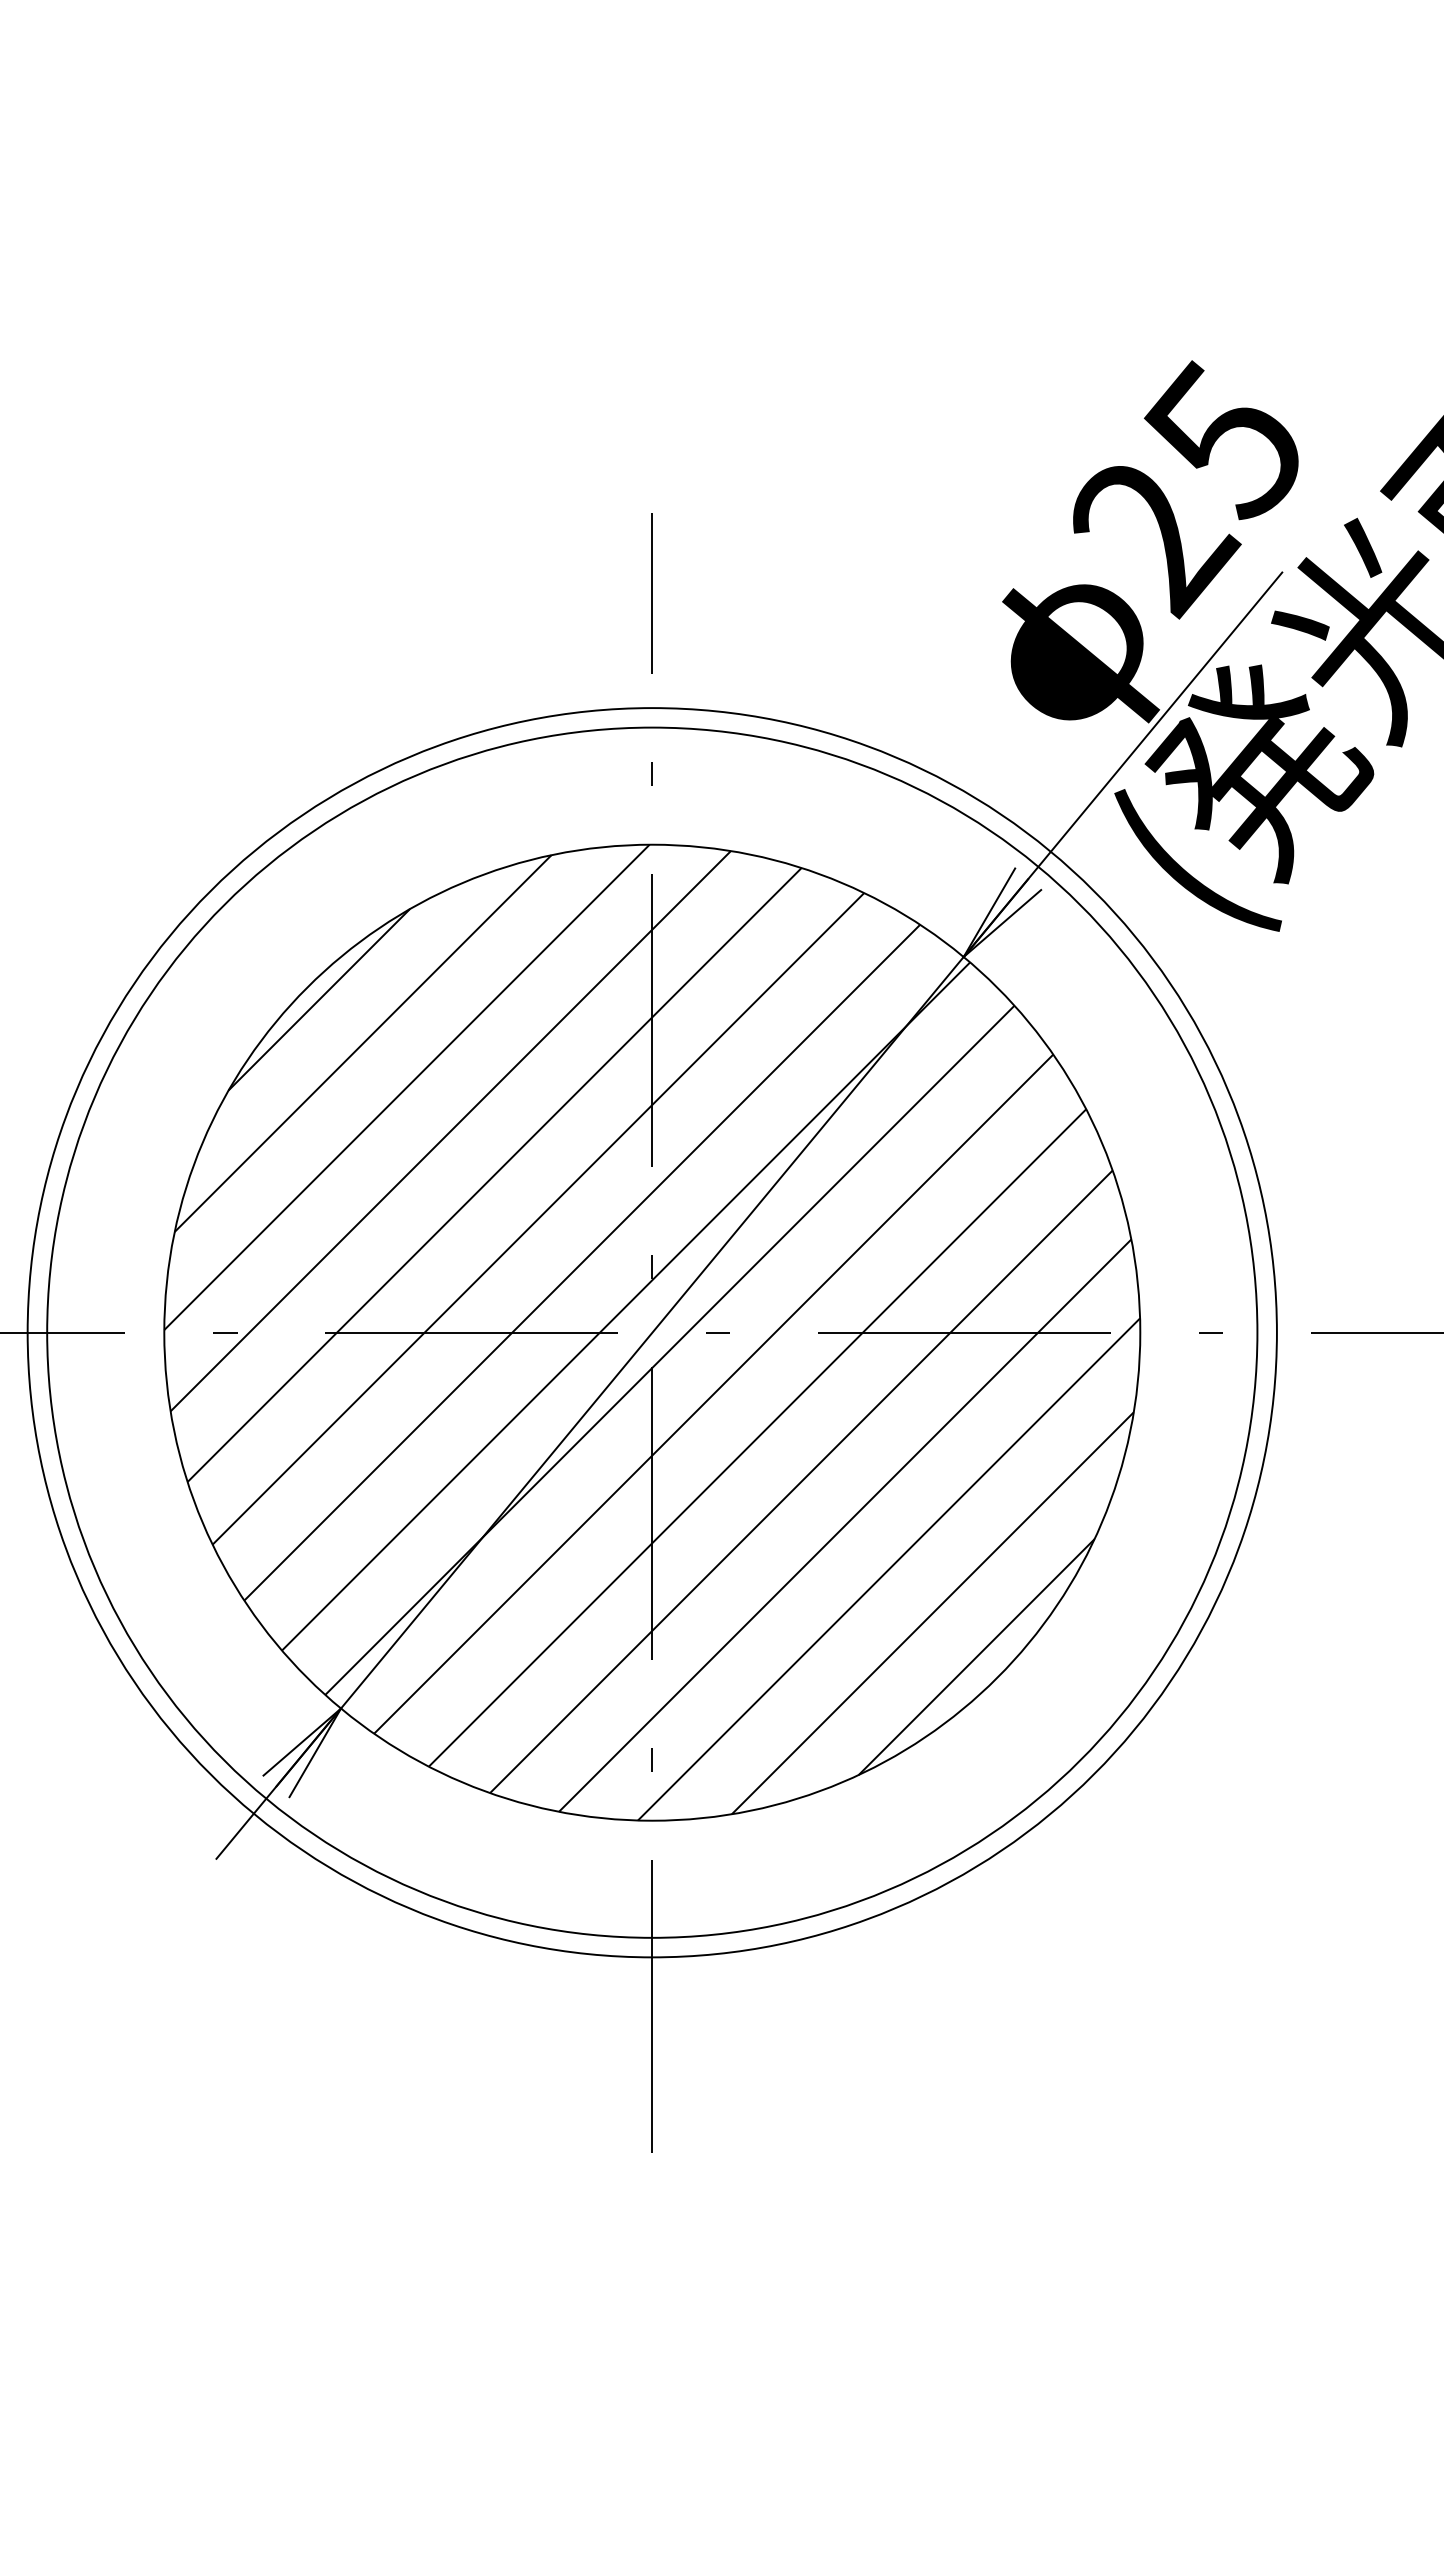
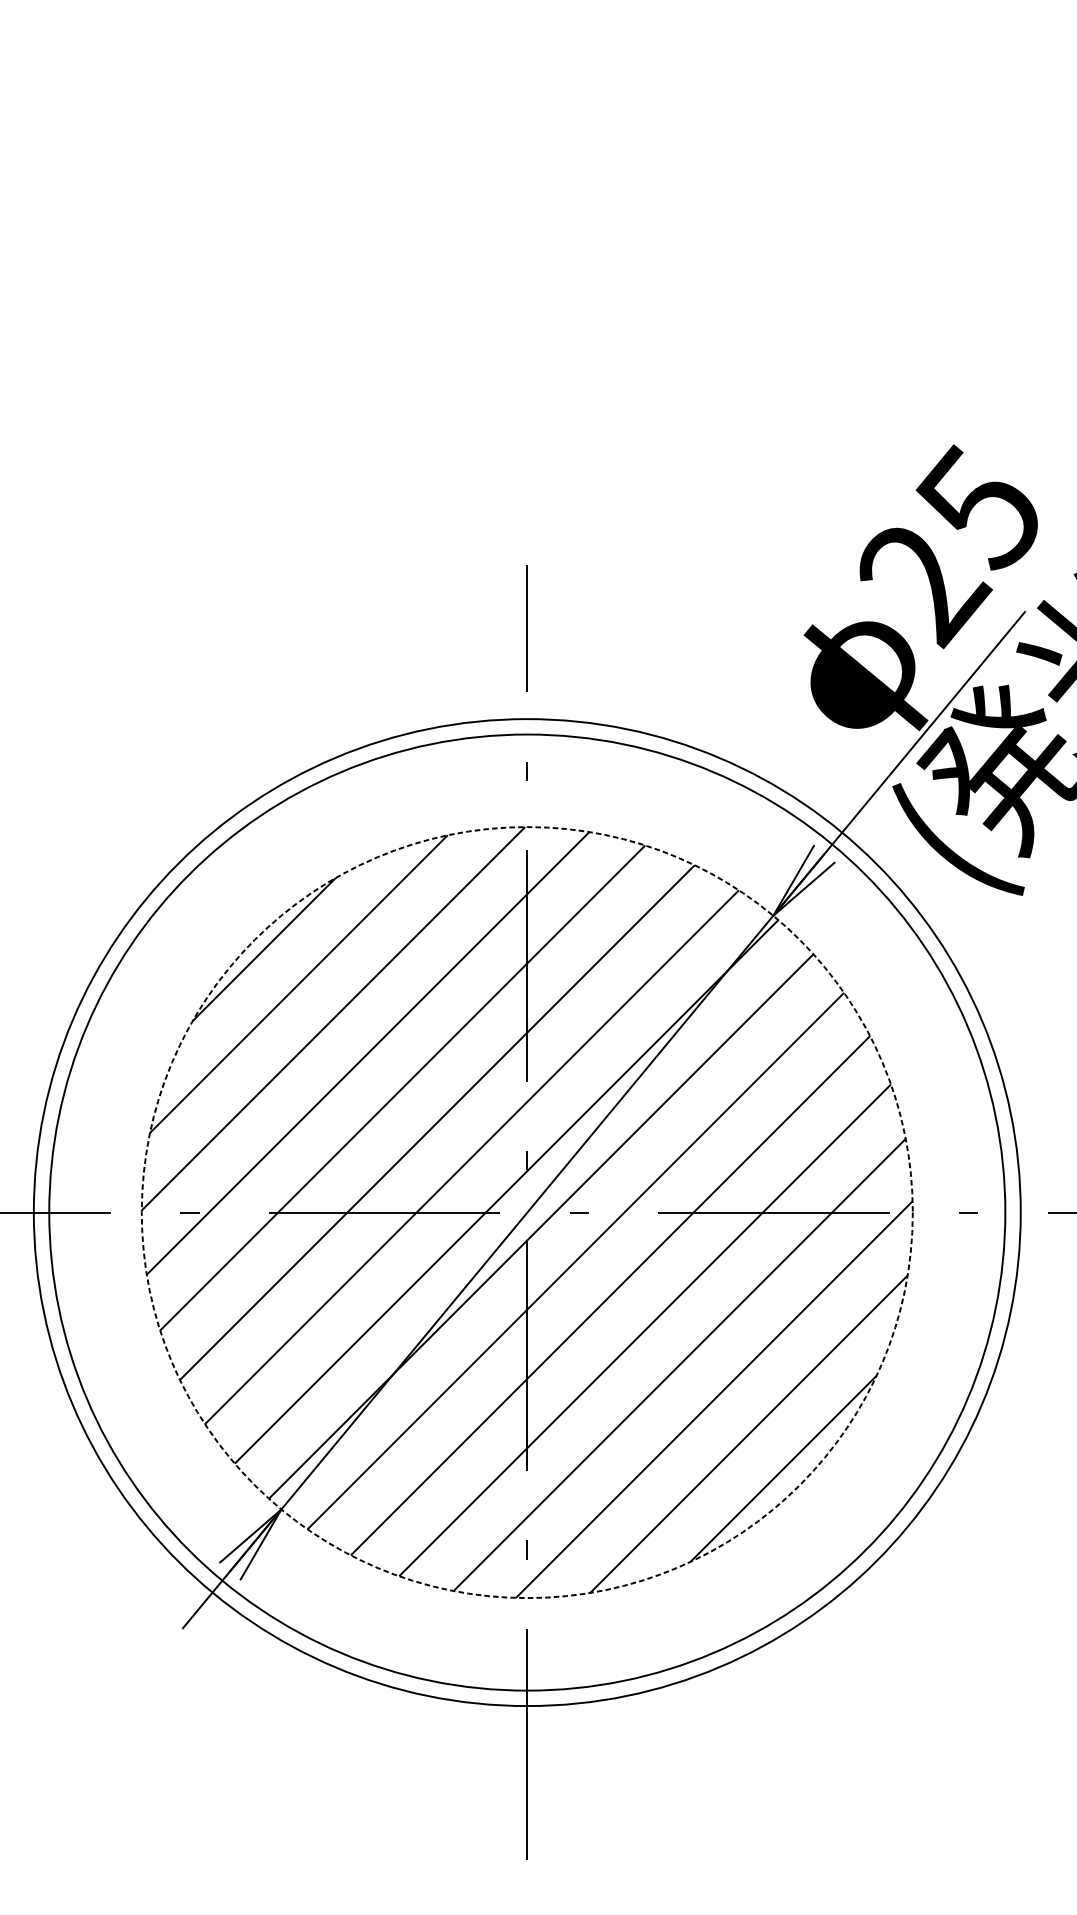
circle: (652, 1332) -> (527, 1212), solid -> dashed

